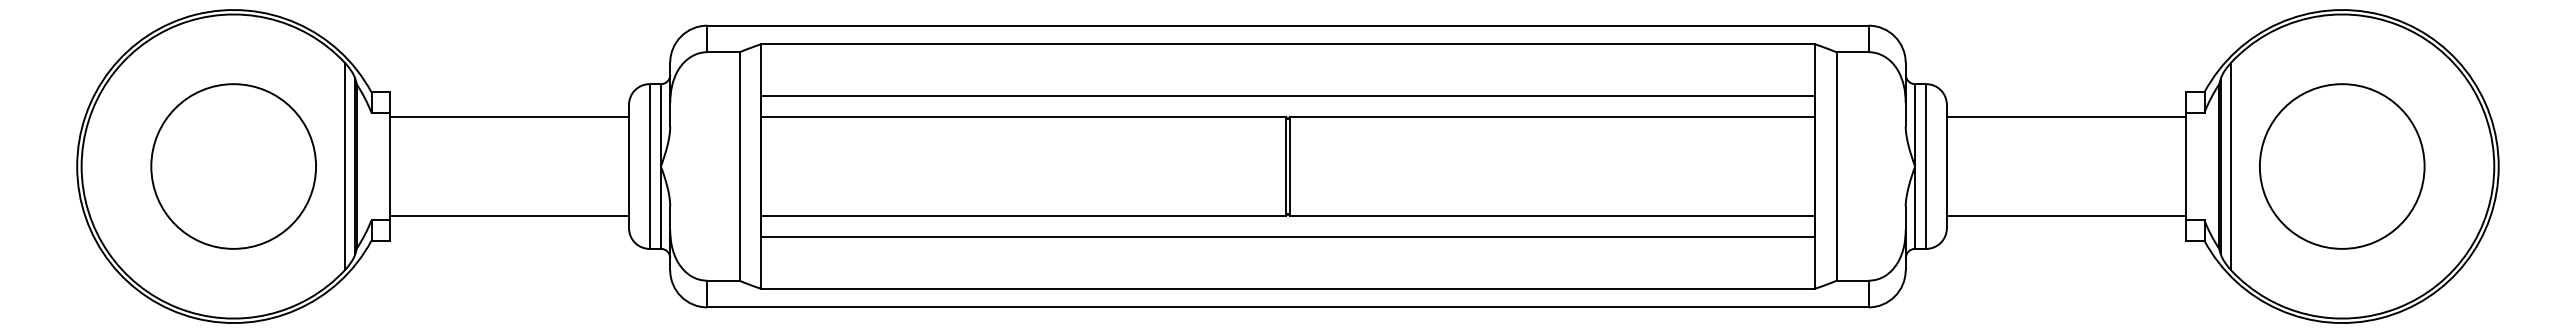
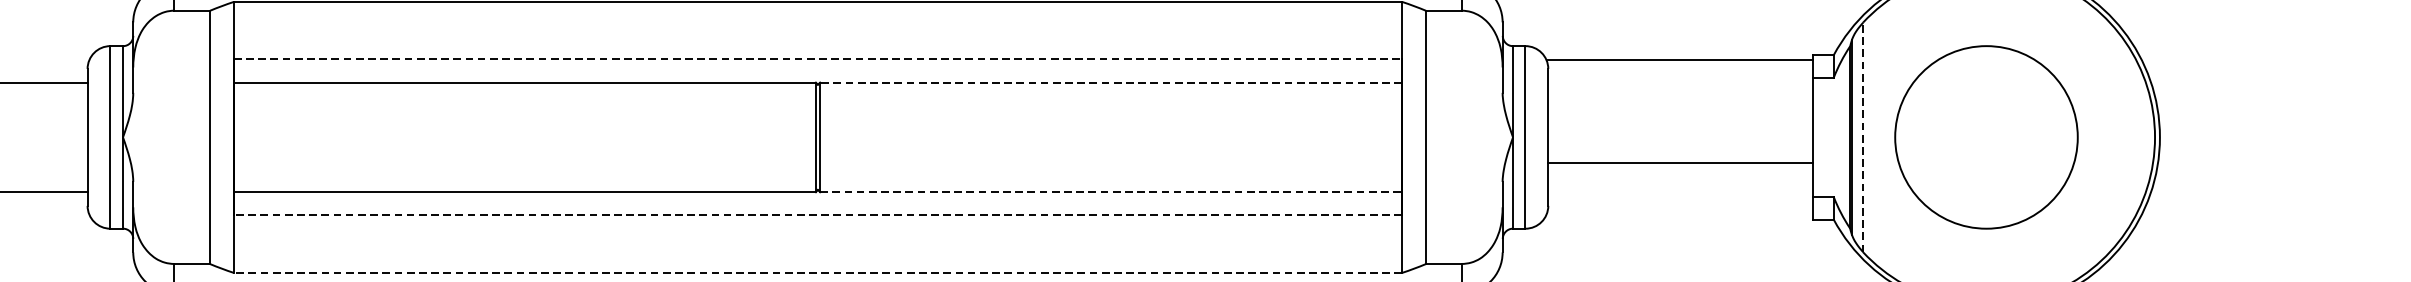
line: (1287, 96) -> (817, 59), solid -> dashed
line: (1551, 117) -> (1110, 83), solid -> dashed
line: (2065, 117) -> (1679, 60), moved
line: (2231, 166) -> (1863, 137), solid -> dashed
line: (1552, 215) -> (1111, 191), solid -> dashed
line: (2065, 215) -> (1679, 162), moved
line: (1287, 236) -> (817, 214), solid -> dashed
line: (1287, 288) -> (817, 272), solid -> dashed

